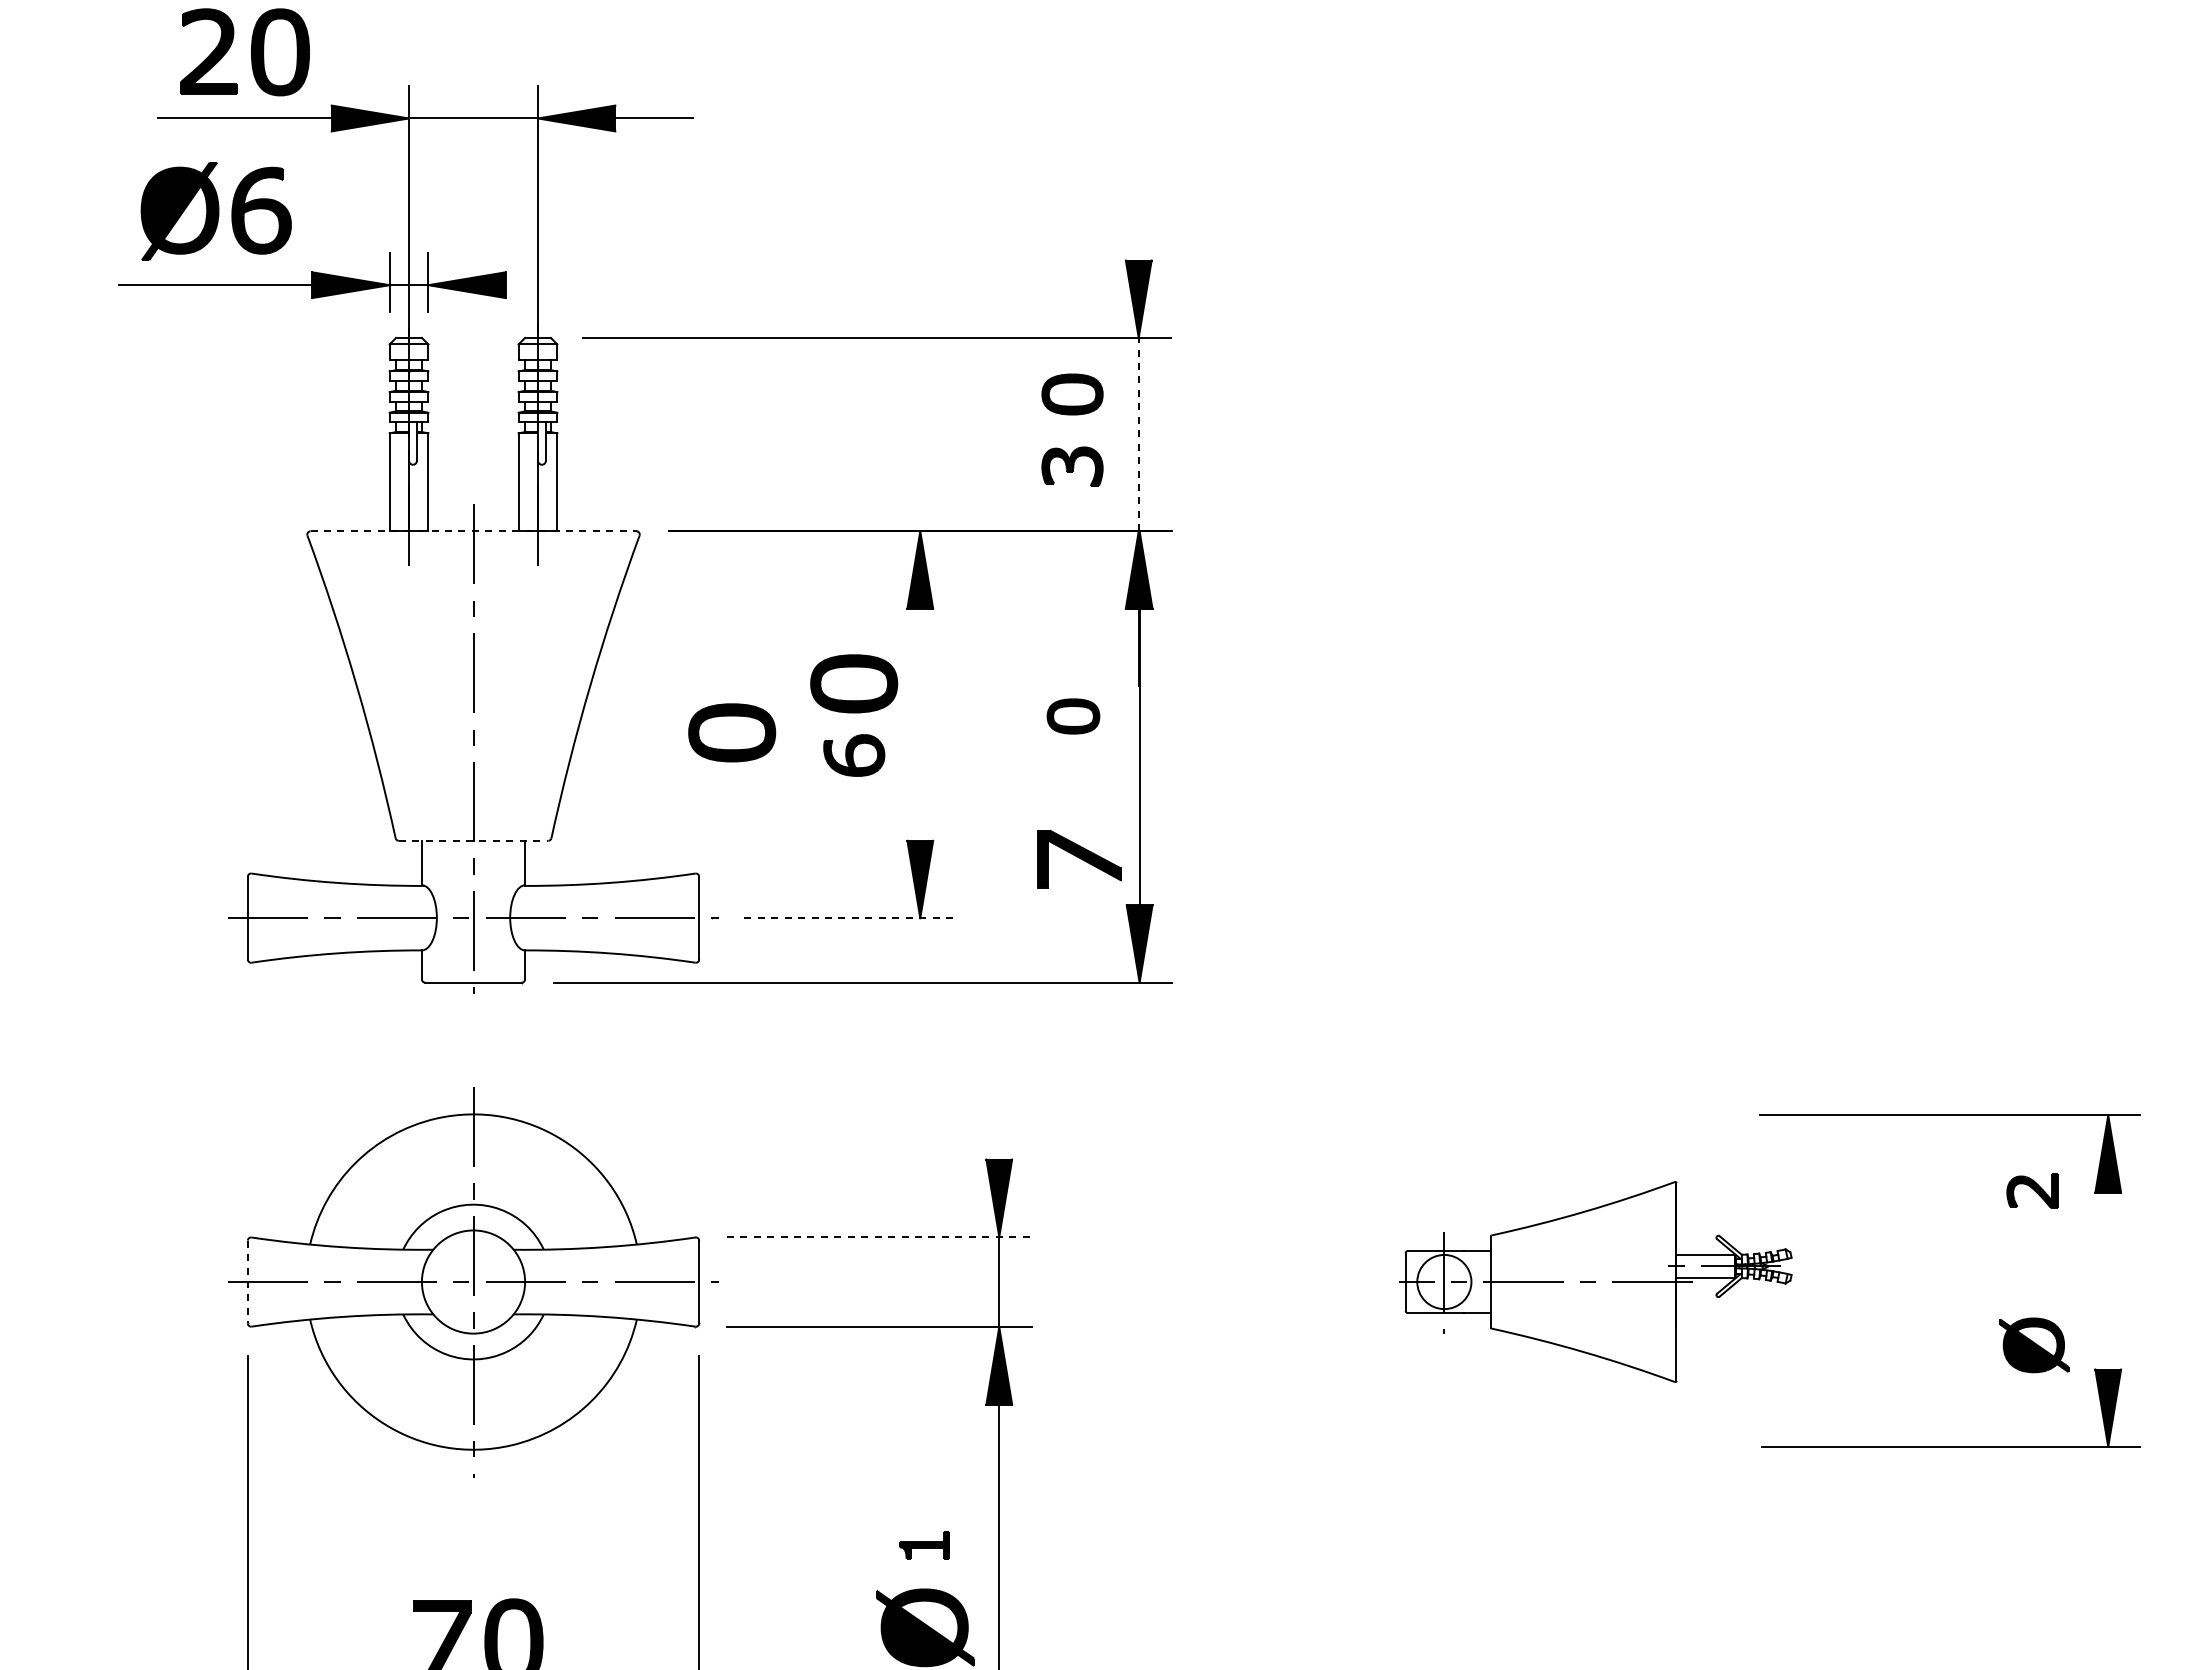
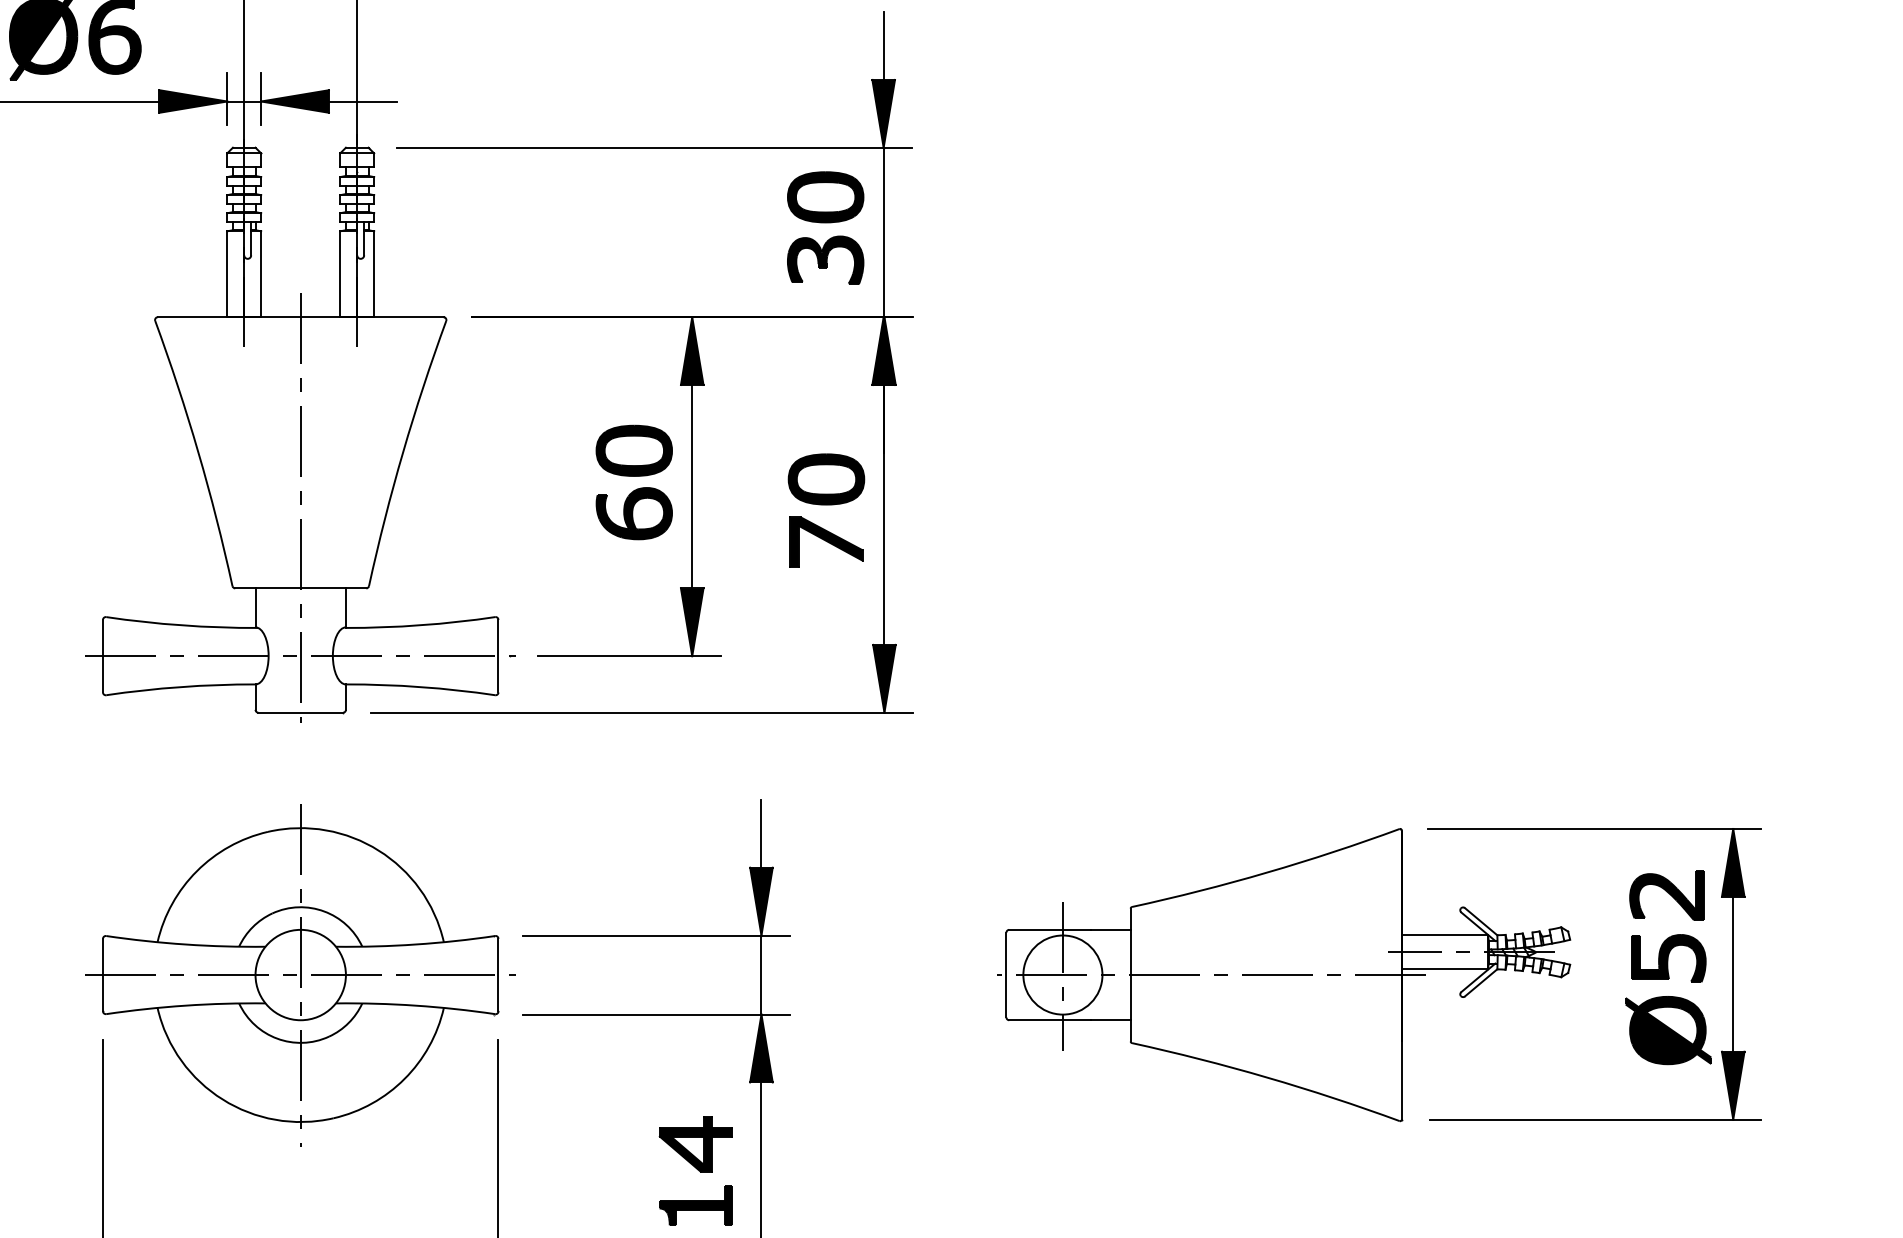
line: (1138, 221) -> (883, 45), added
line: (544, 285) -> (362, 101), added
part: (1072, 394) -> (825, 197), size x1.43
line: (1138, 434) -> (883, 232), dashed -> solid
part: (1072, 466) -> (825, 260), size x1.43
line: (474, 531) -> (301, 317), dashed -> solid
part: (1073, 716) -> (826, 479), size x1.67
line: (920, 724) -> (692, 486), added
part: (732, 732) -> (527, 493), removed
part: (854, 755) -> (634, 513), size x1.43
line: (473, 840) -> (300, 588), dashed -> solid
part: (1079, 858) -> (826, 541), moved
line: (848, 918) -> (629, 656), dashed -> solid
line: (999, 1120) -> (761, 833), added
part: (2032, 1190) -> (1666, 894), size x1.67
line: (879, 1236) -> (656, 935), dashed -> solid
part: (2034, 1262) -> (1668, 957), added
line: (2108, 1280) -> (1733, 973), added
part: (1595, 1281) -> (1283, 974), size x1.67
line: (247, 1282) -> (102, 975), dashed -> solid
part: (2034, 1345) -> (1668, 1030), size x1.43
part: (924, 1475) -> (695, 1144), added
part: (924, 1545) -> (695, 1205), size x1.67

